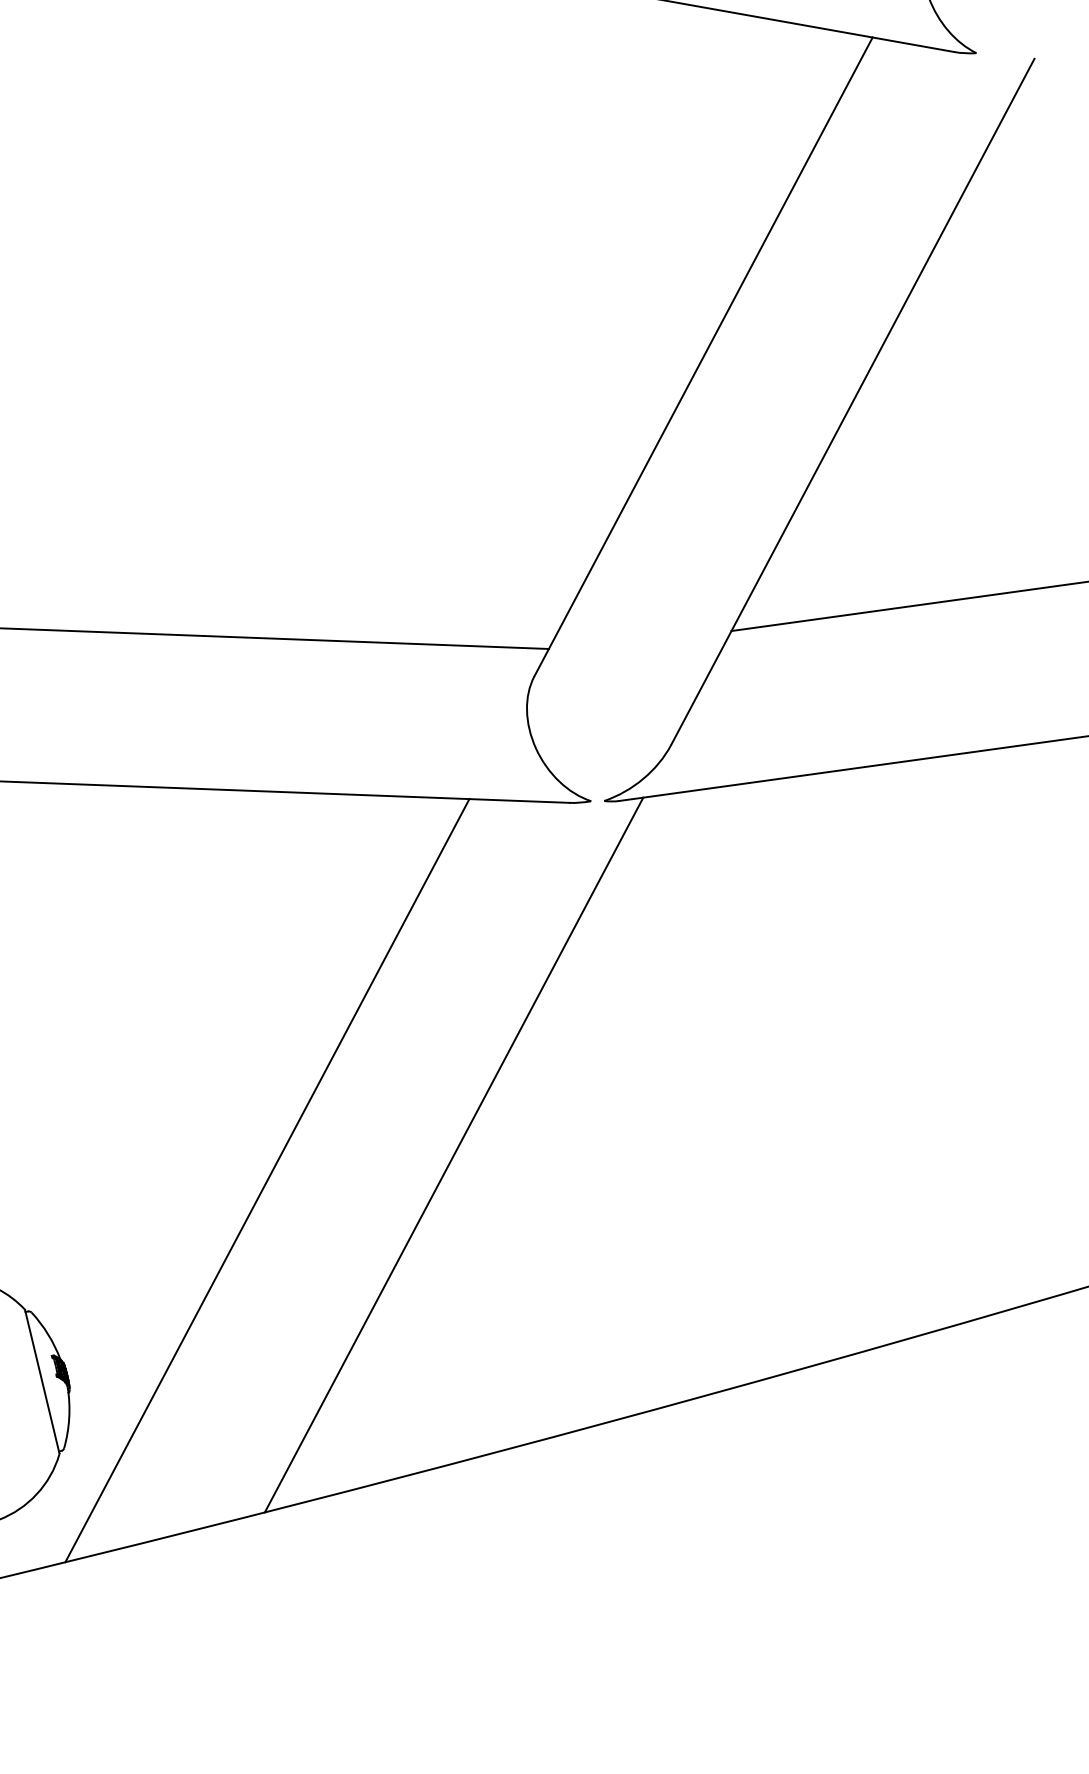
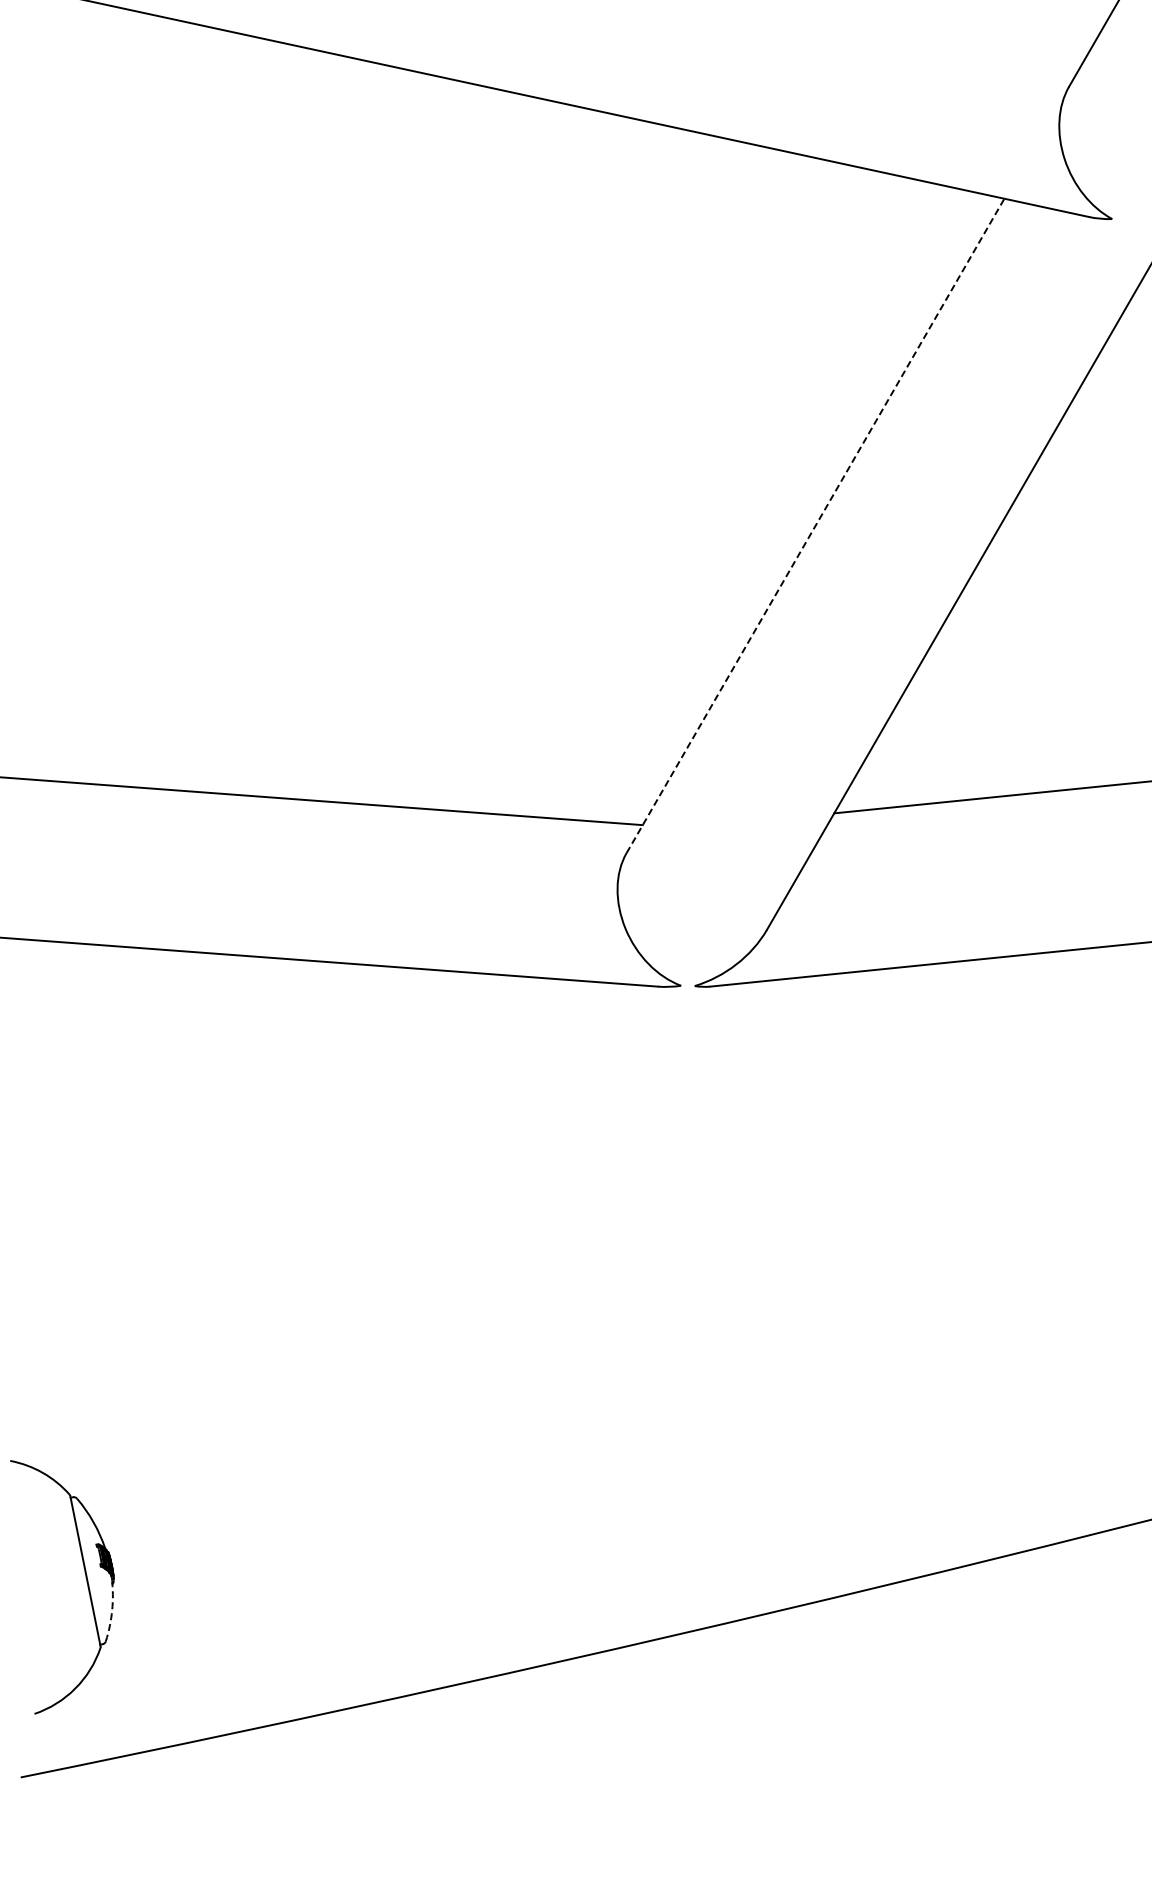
line: (703, 356) -> (815, 525), solid -> dashed
line: (453, 1155) -> (523, 1350), removed
line: (267, 1180) -> (328, 1369), removed
arc: (69, 1418) -> (112, 1610), solid -> dashed

